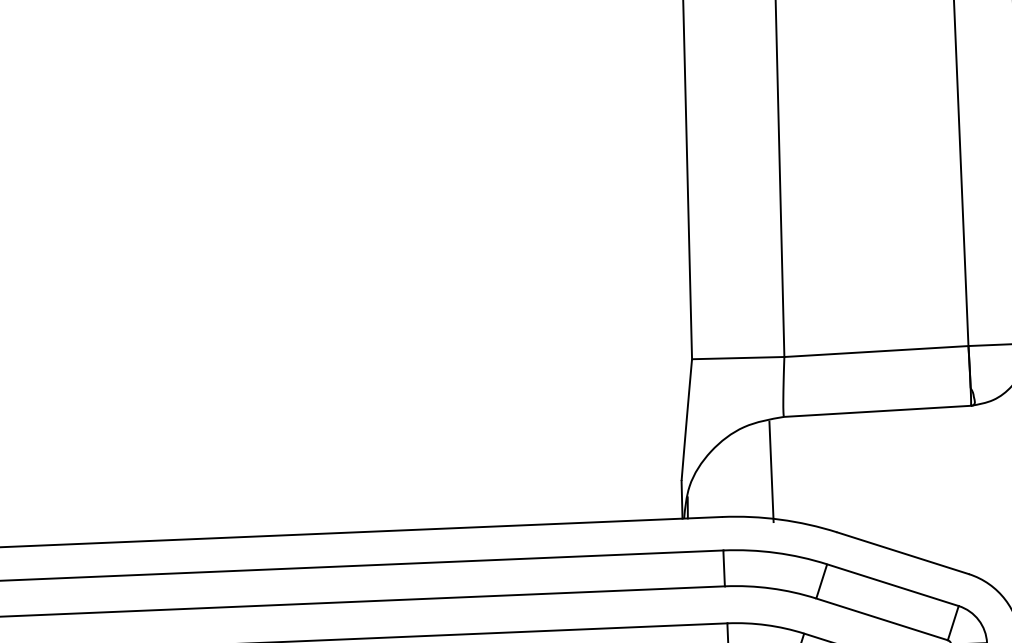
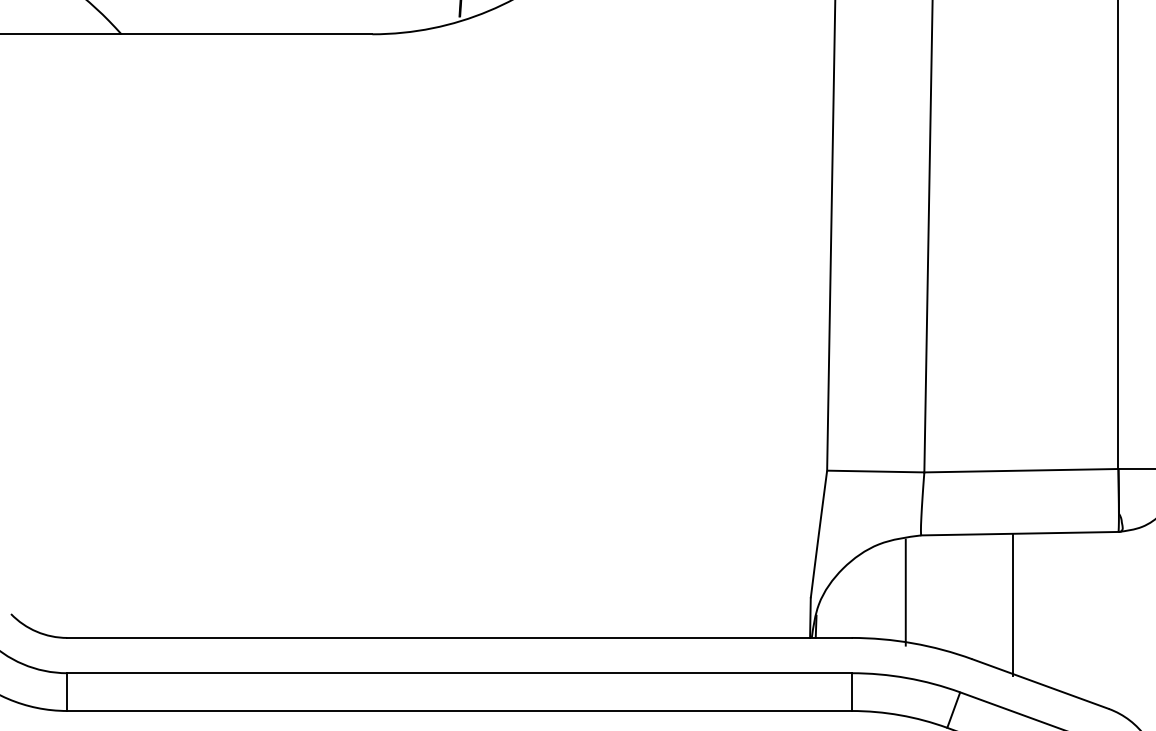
line: (873, 479) -> (1012, 605), added

